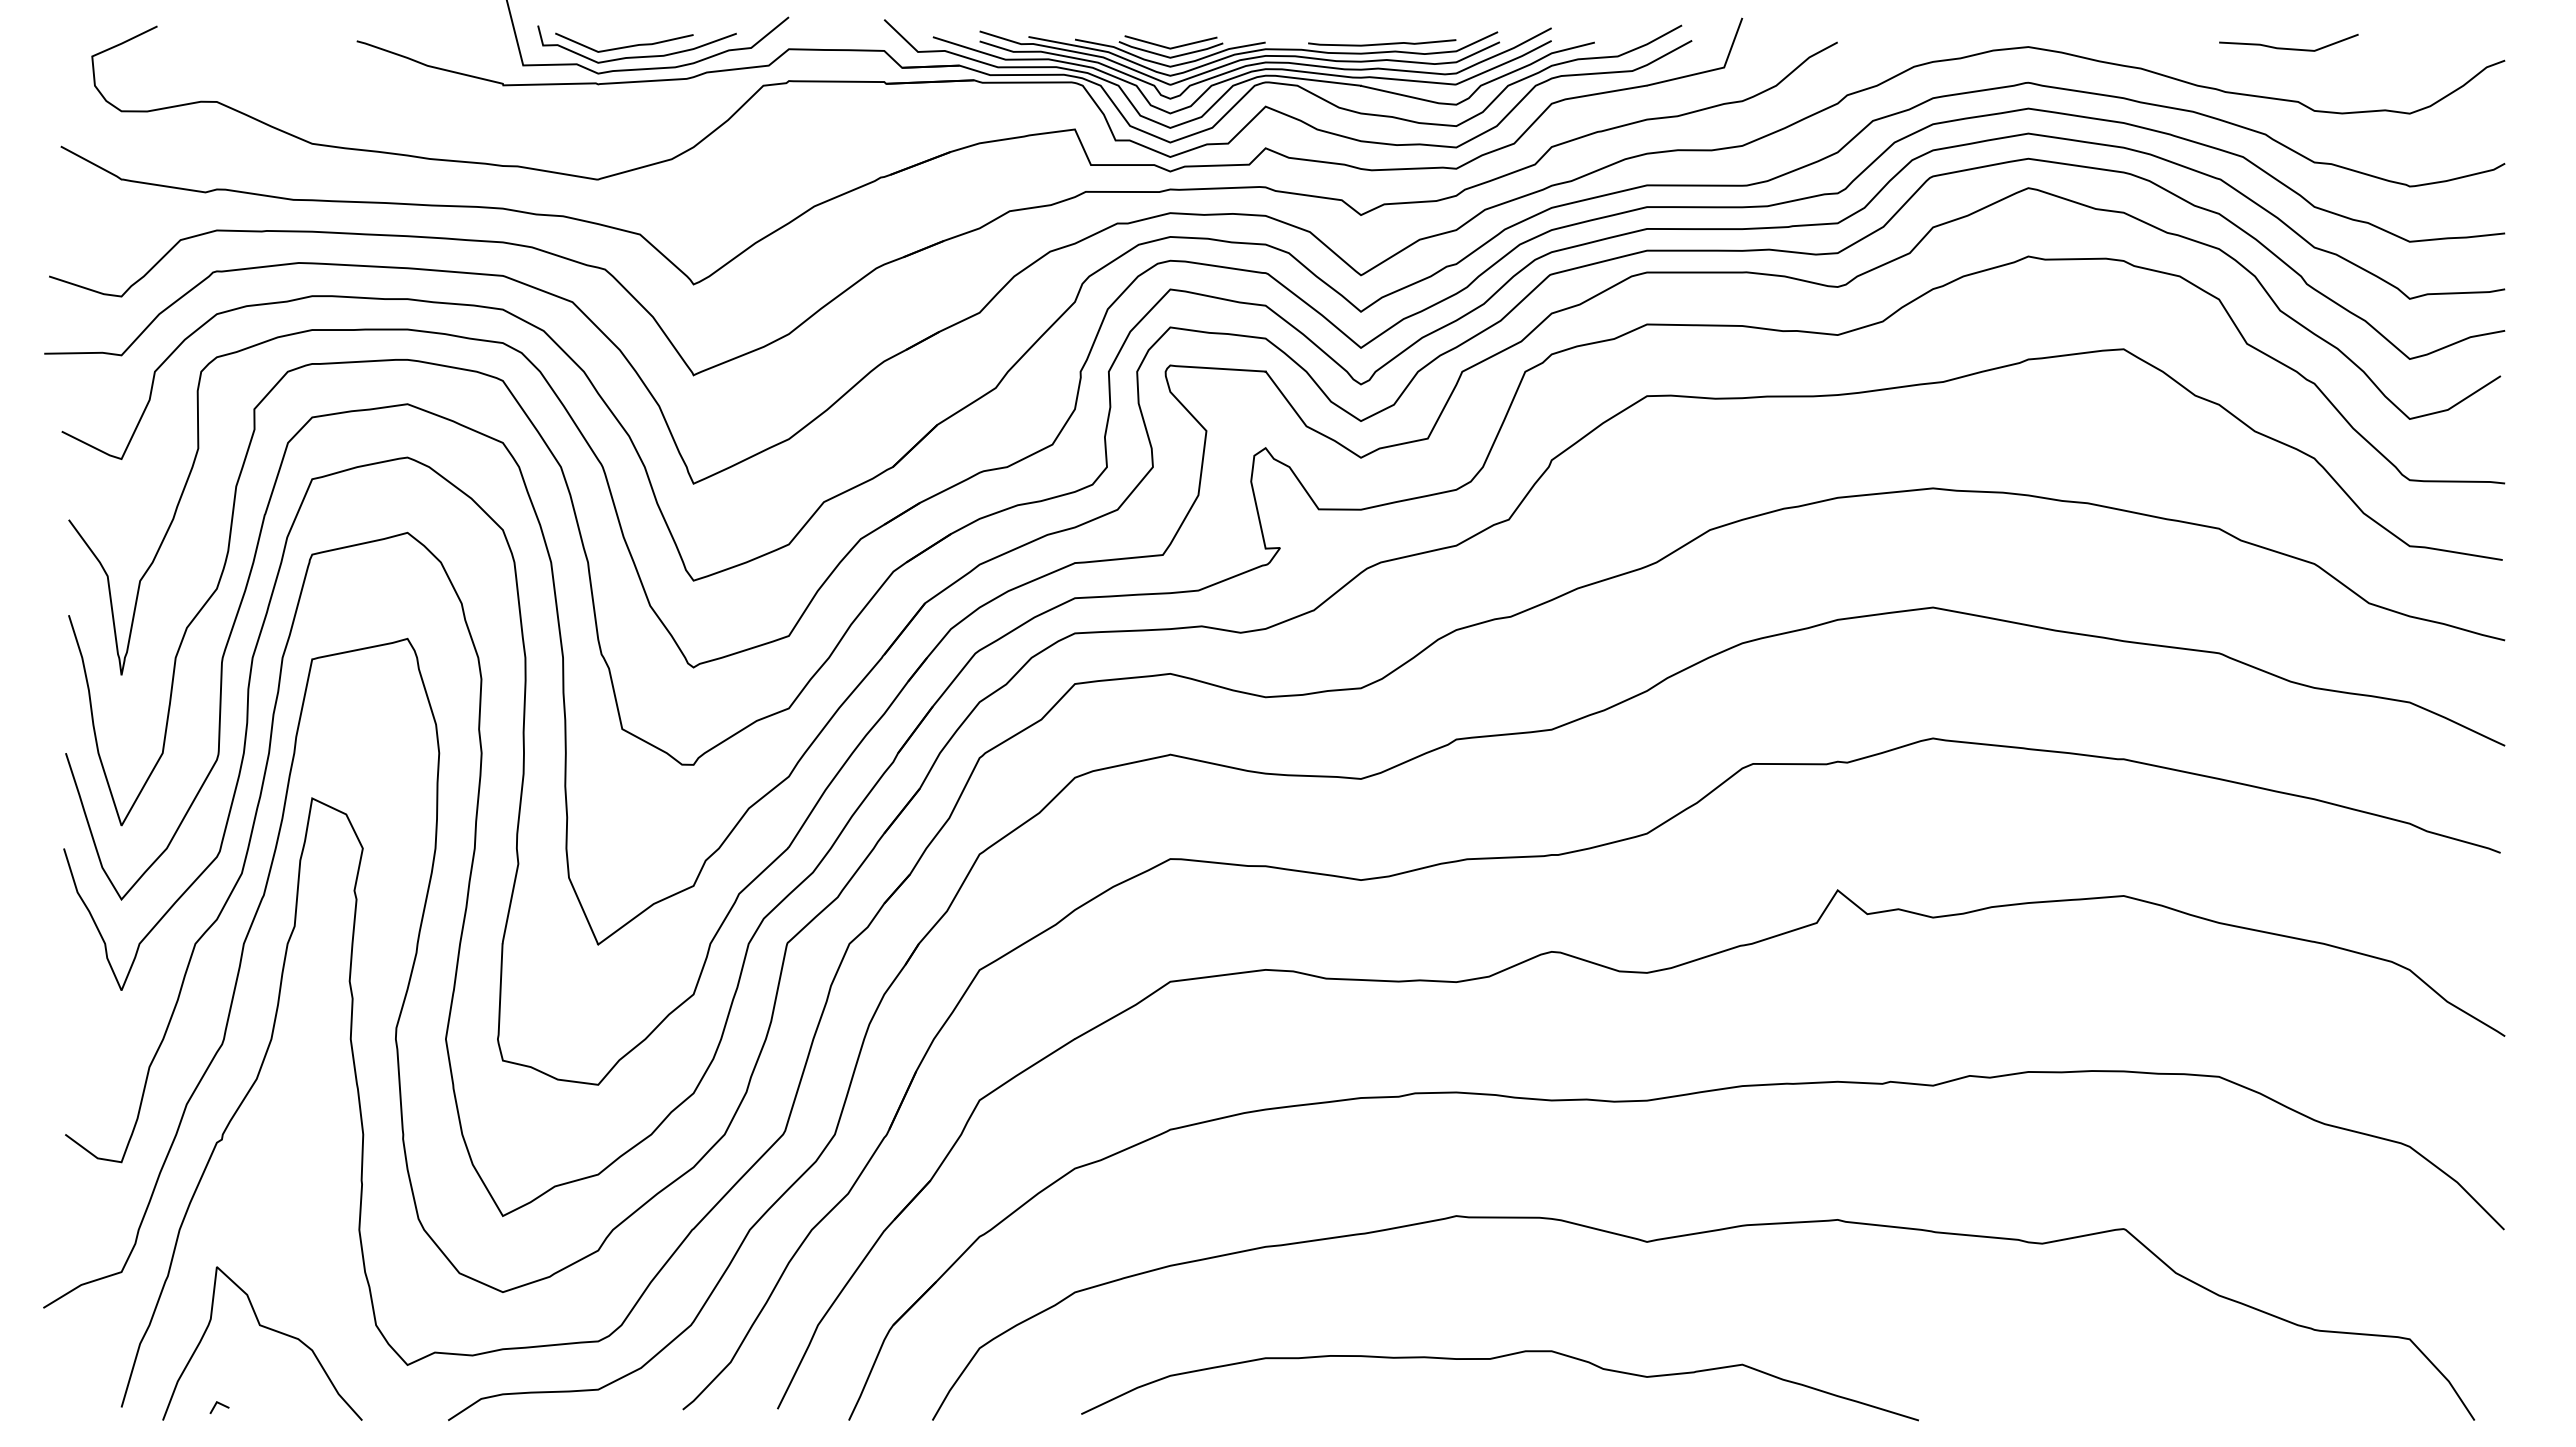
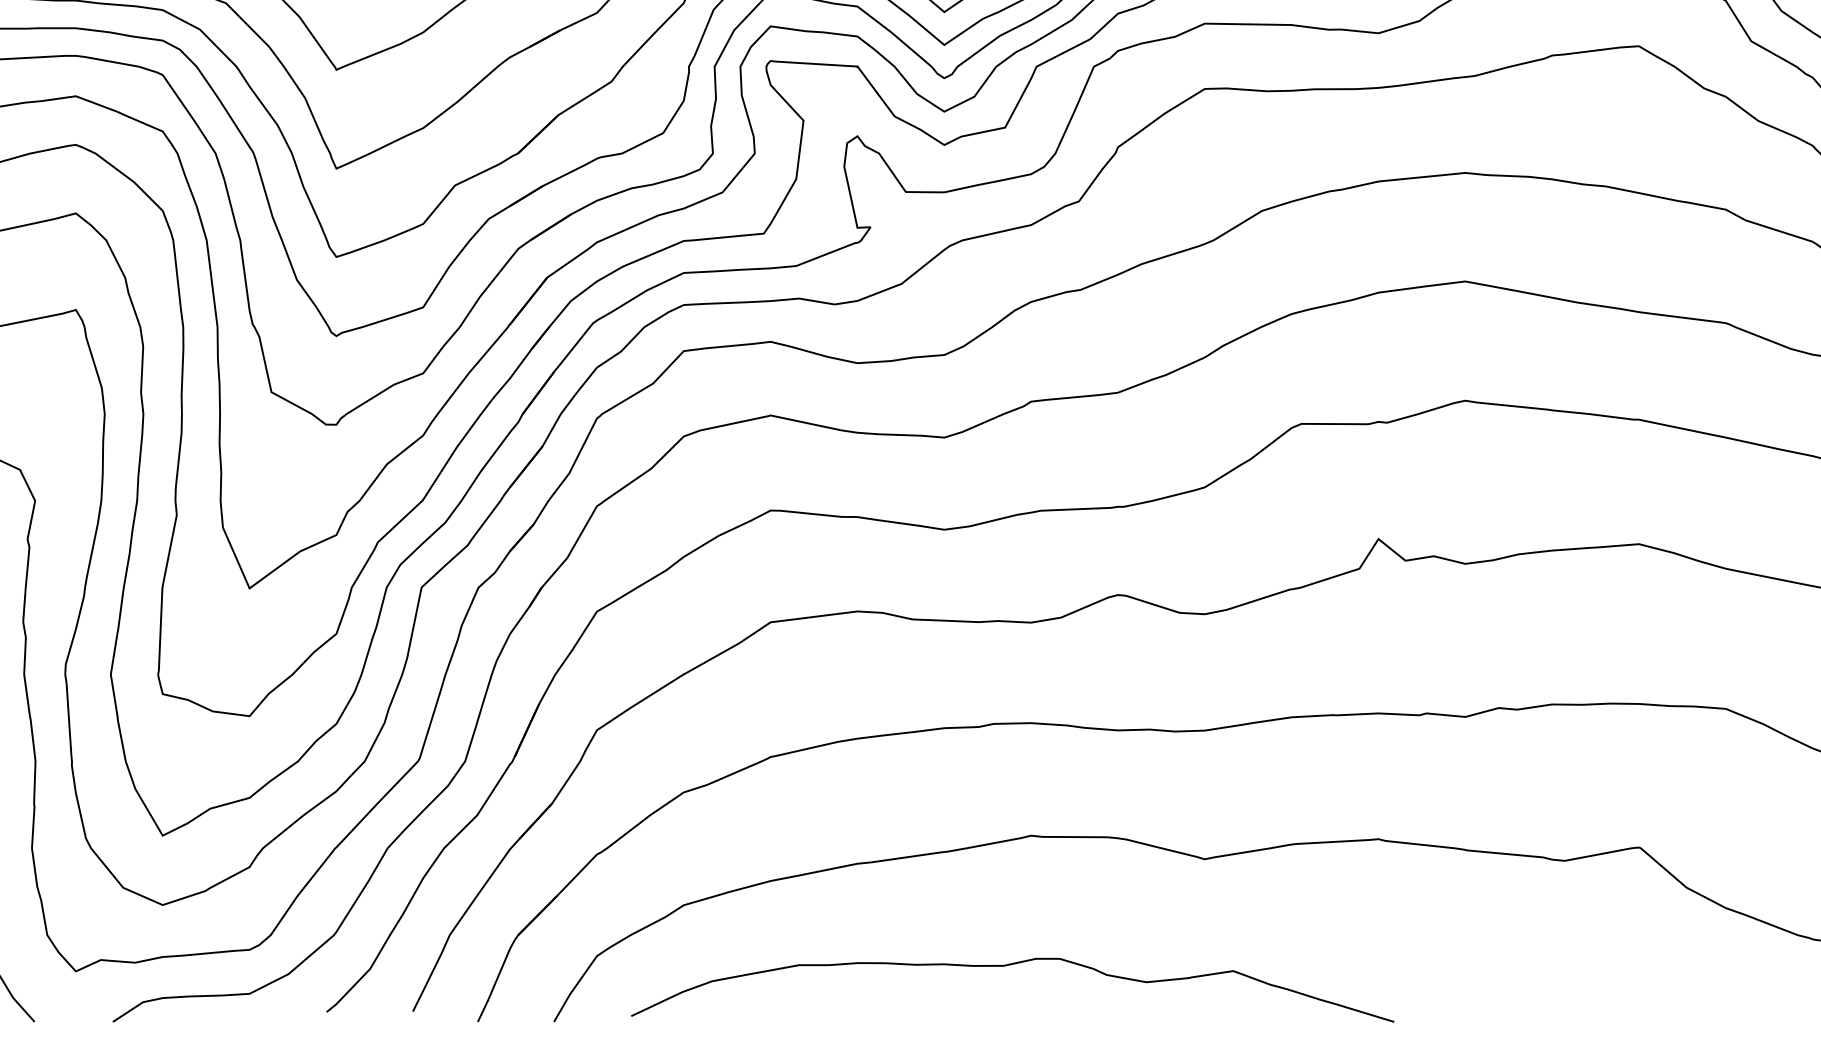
curve: (1493, 1359) -> (1006, 966), moved

